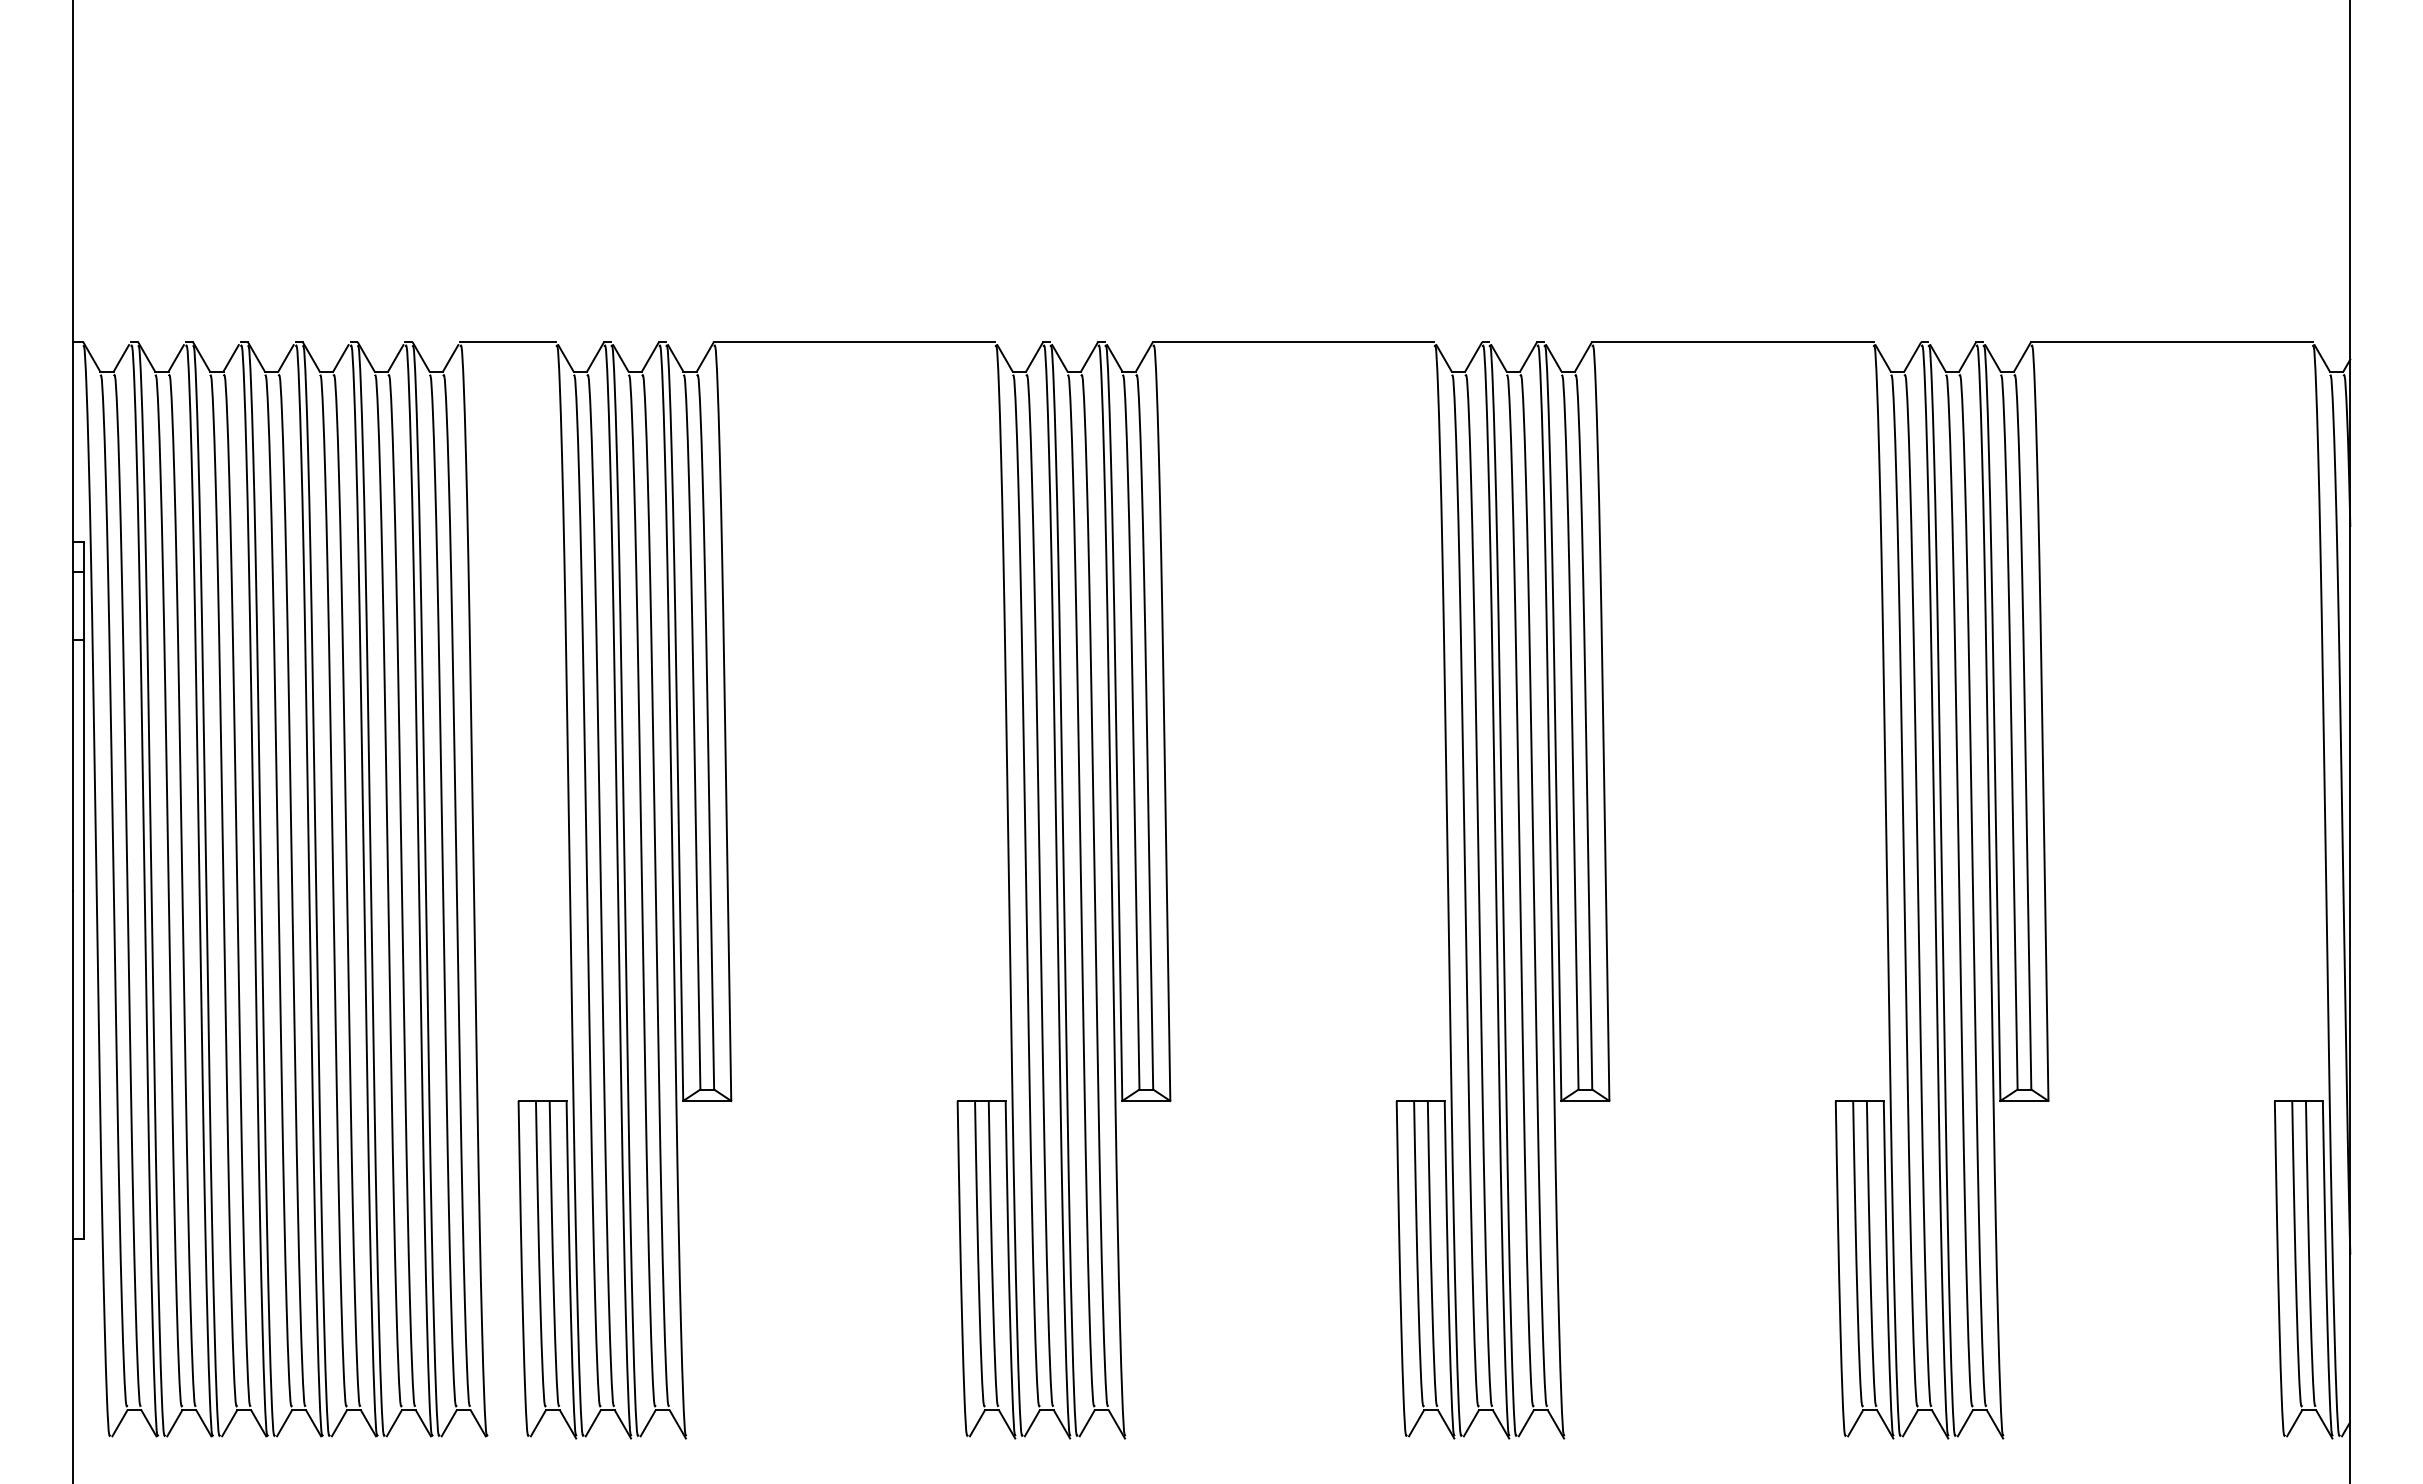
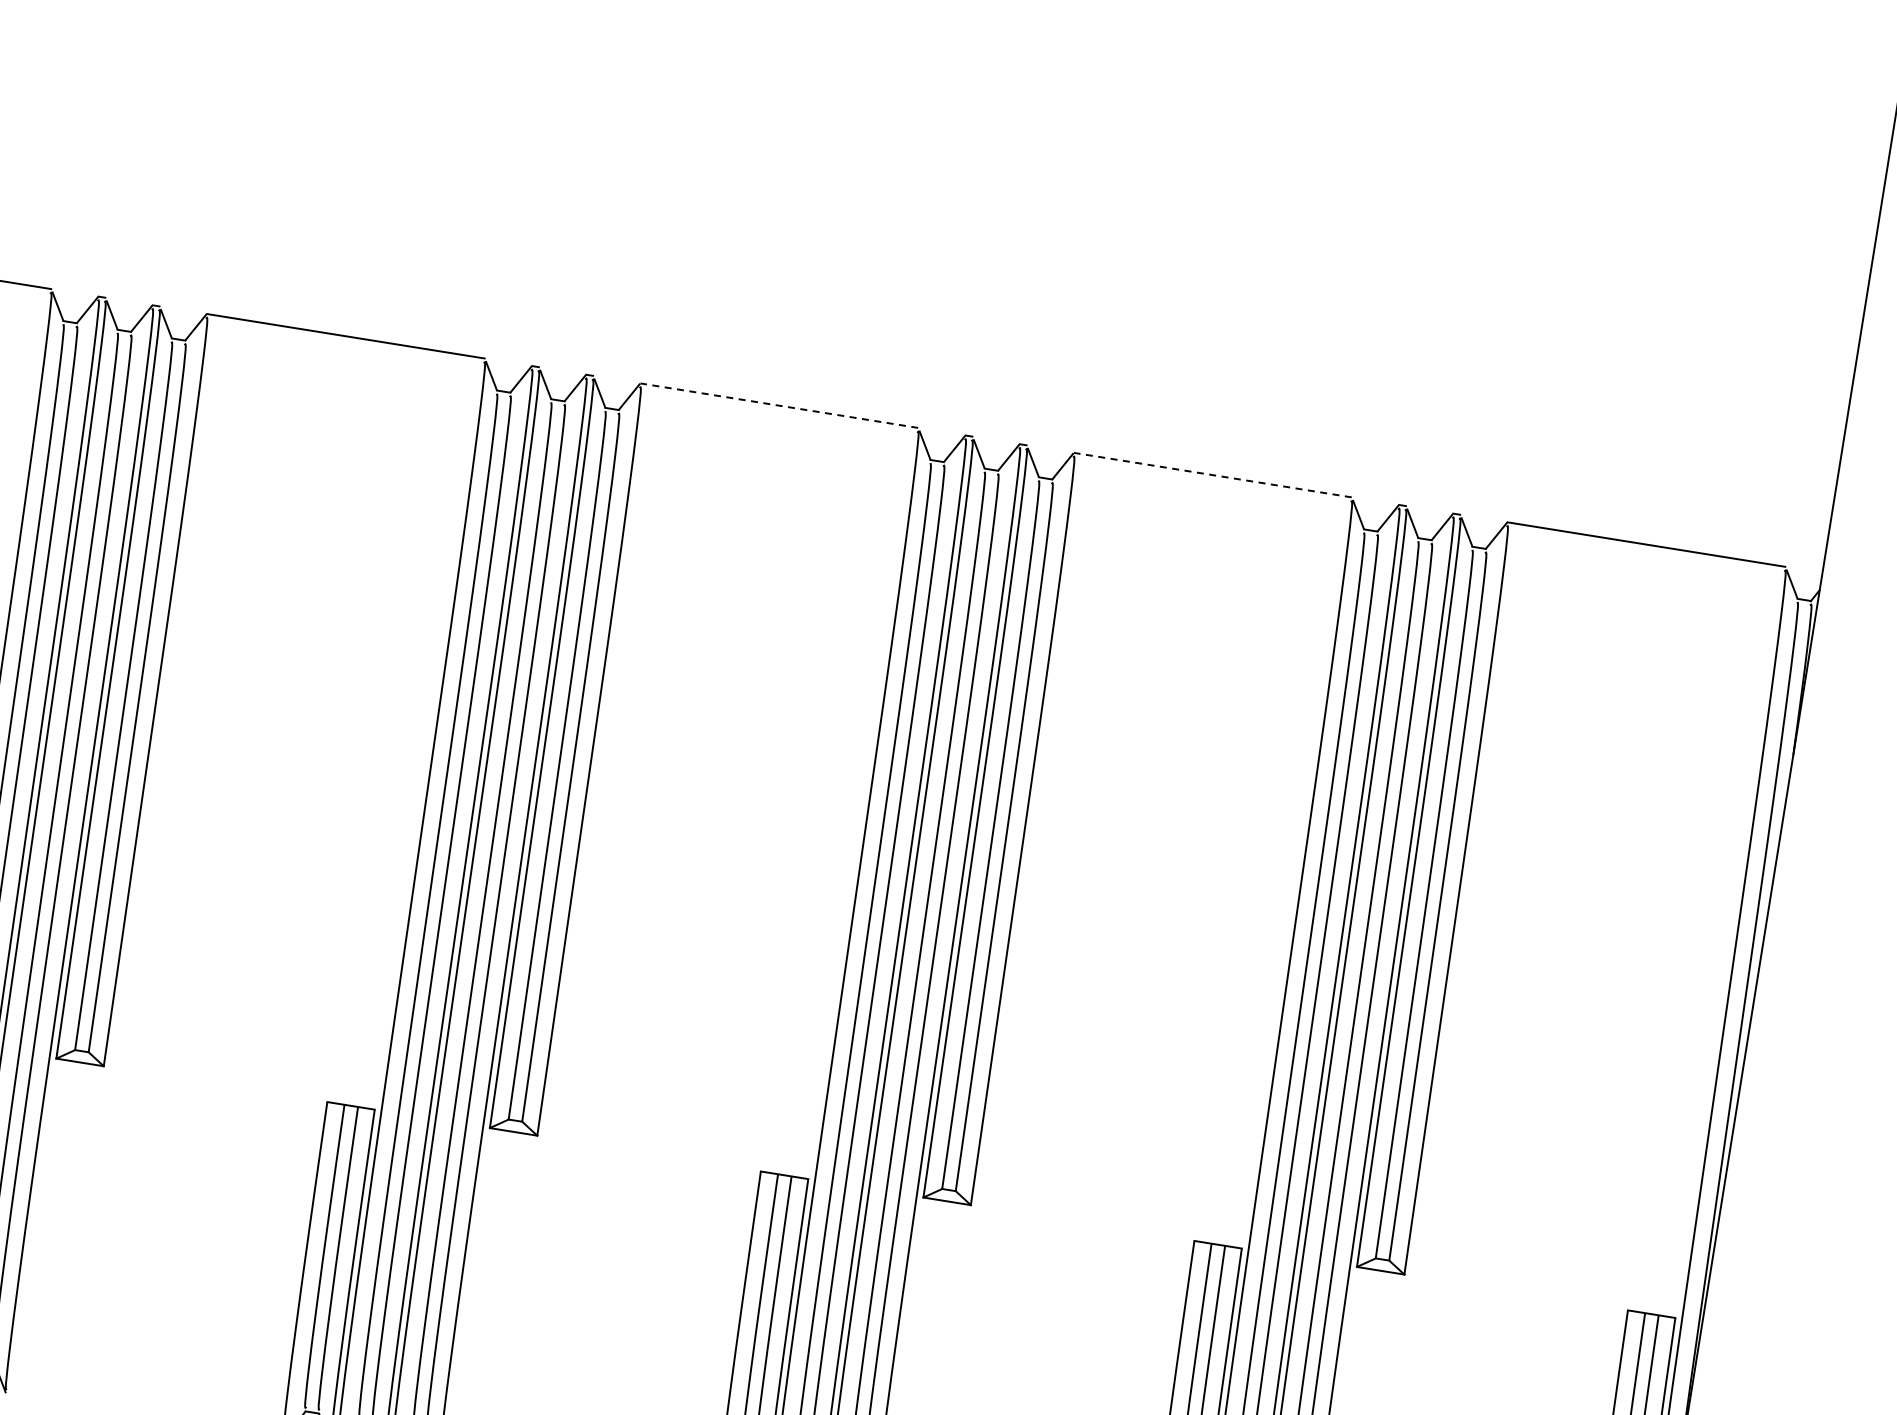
line: (1293, 341) -> (779, 405), solid -> dashed
line: (1732, 341) -> (1212, 474), solid -> dashed

